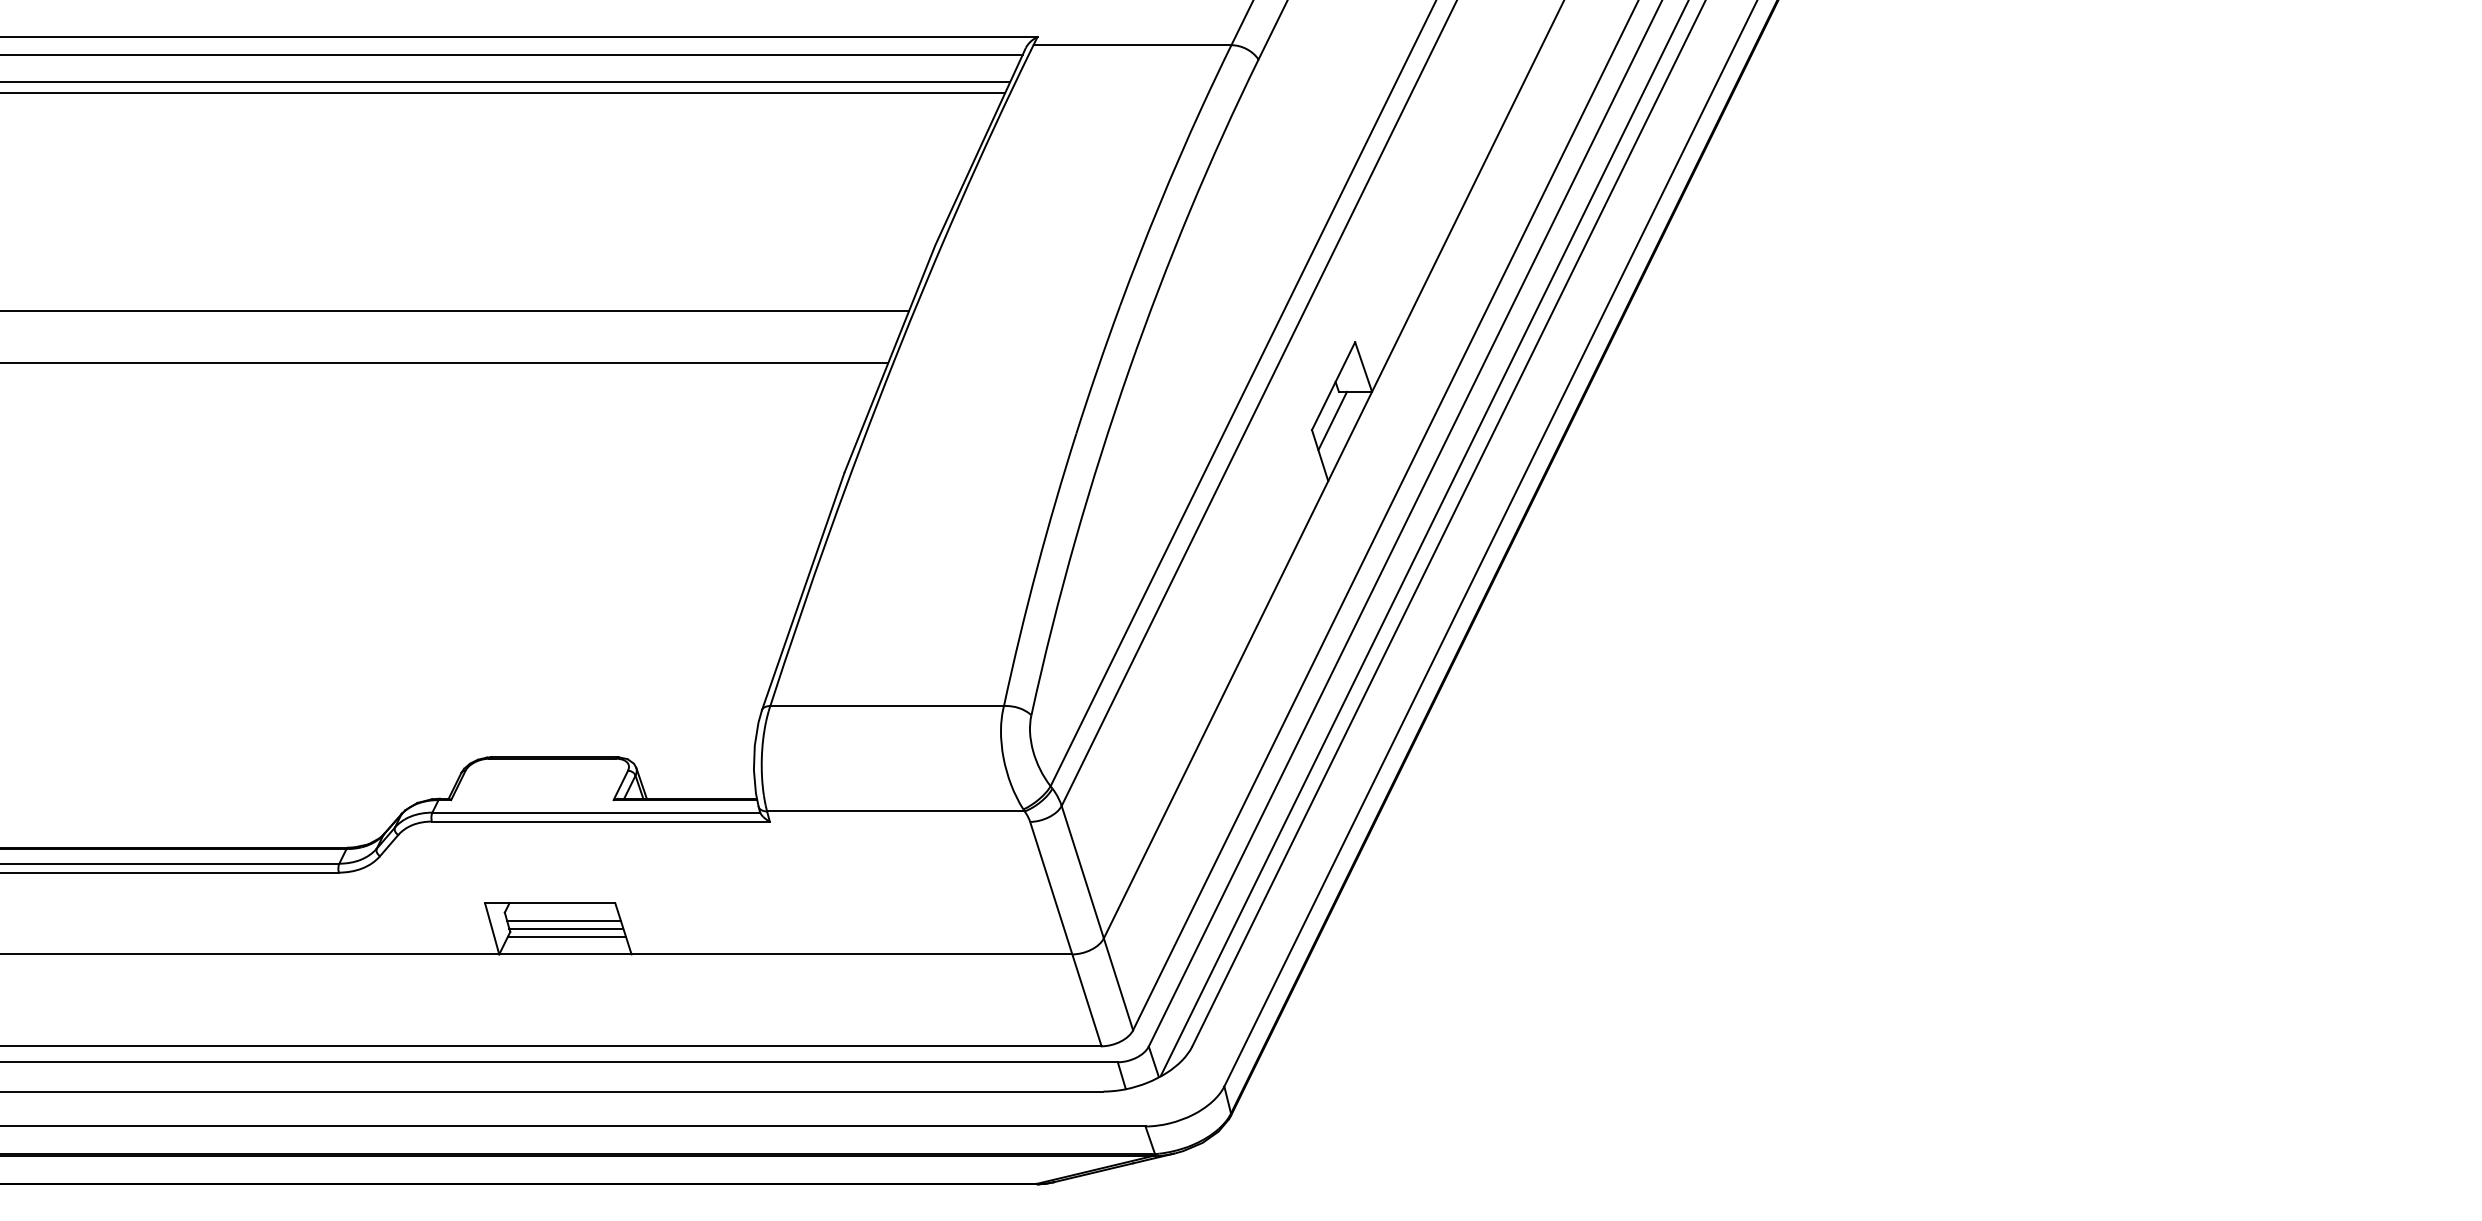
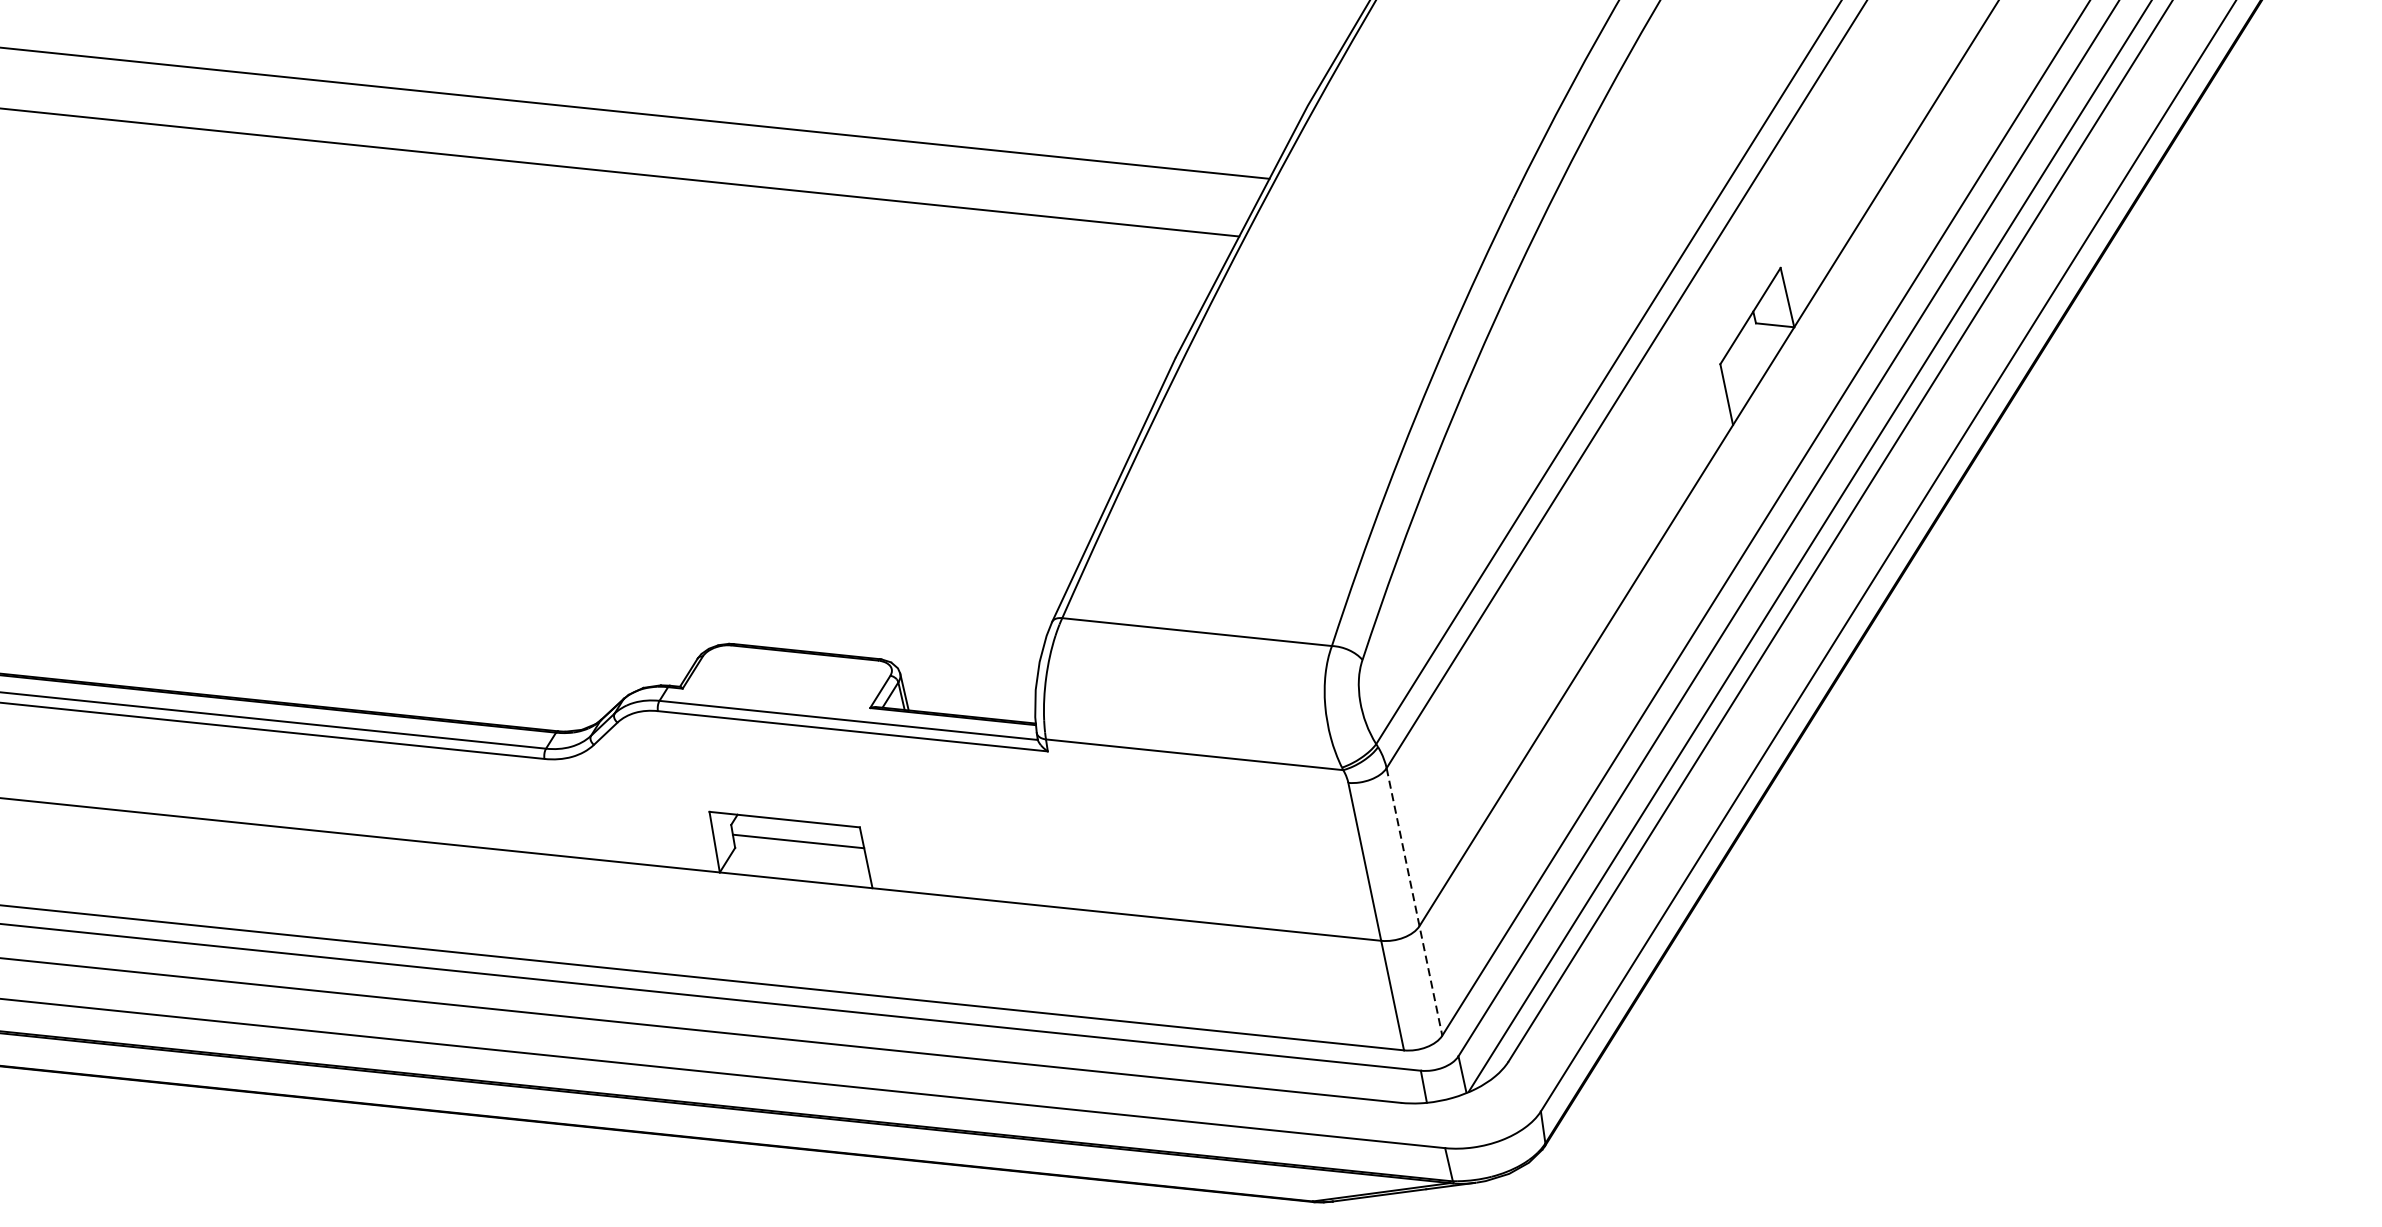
line: (1332, 420) -> (1745, 355), removed
line: (1097, 918) -> (1414, 902), solid -> dashed
line: (566, 928) -> (800, 850), removed
line: (566, 937) -> (799, 860), removed

